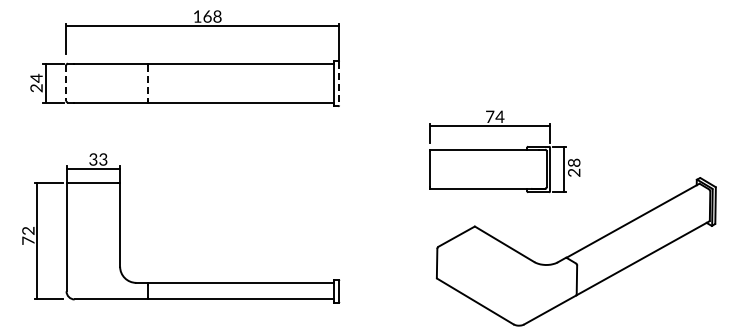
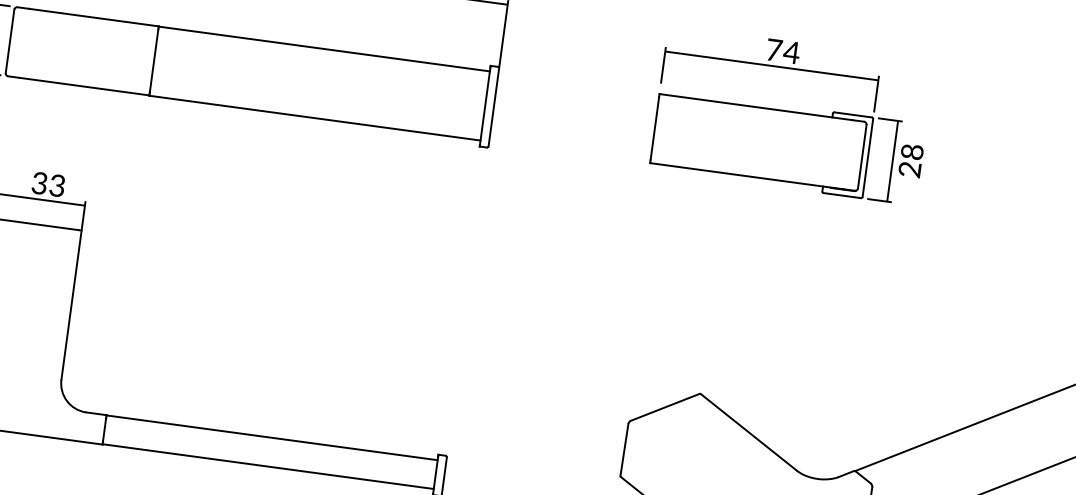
line: (66, 83) -> (10, 42), dashed -> solid
line: (147, 83) -> (153, 61), dashed -> solid
line: (339, 83) -> (494, 107), dashed -> solid
part: (504, 151) -> (791, 115), moved

